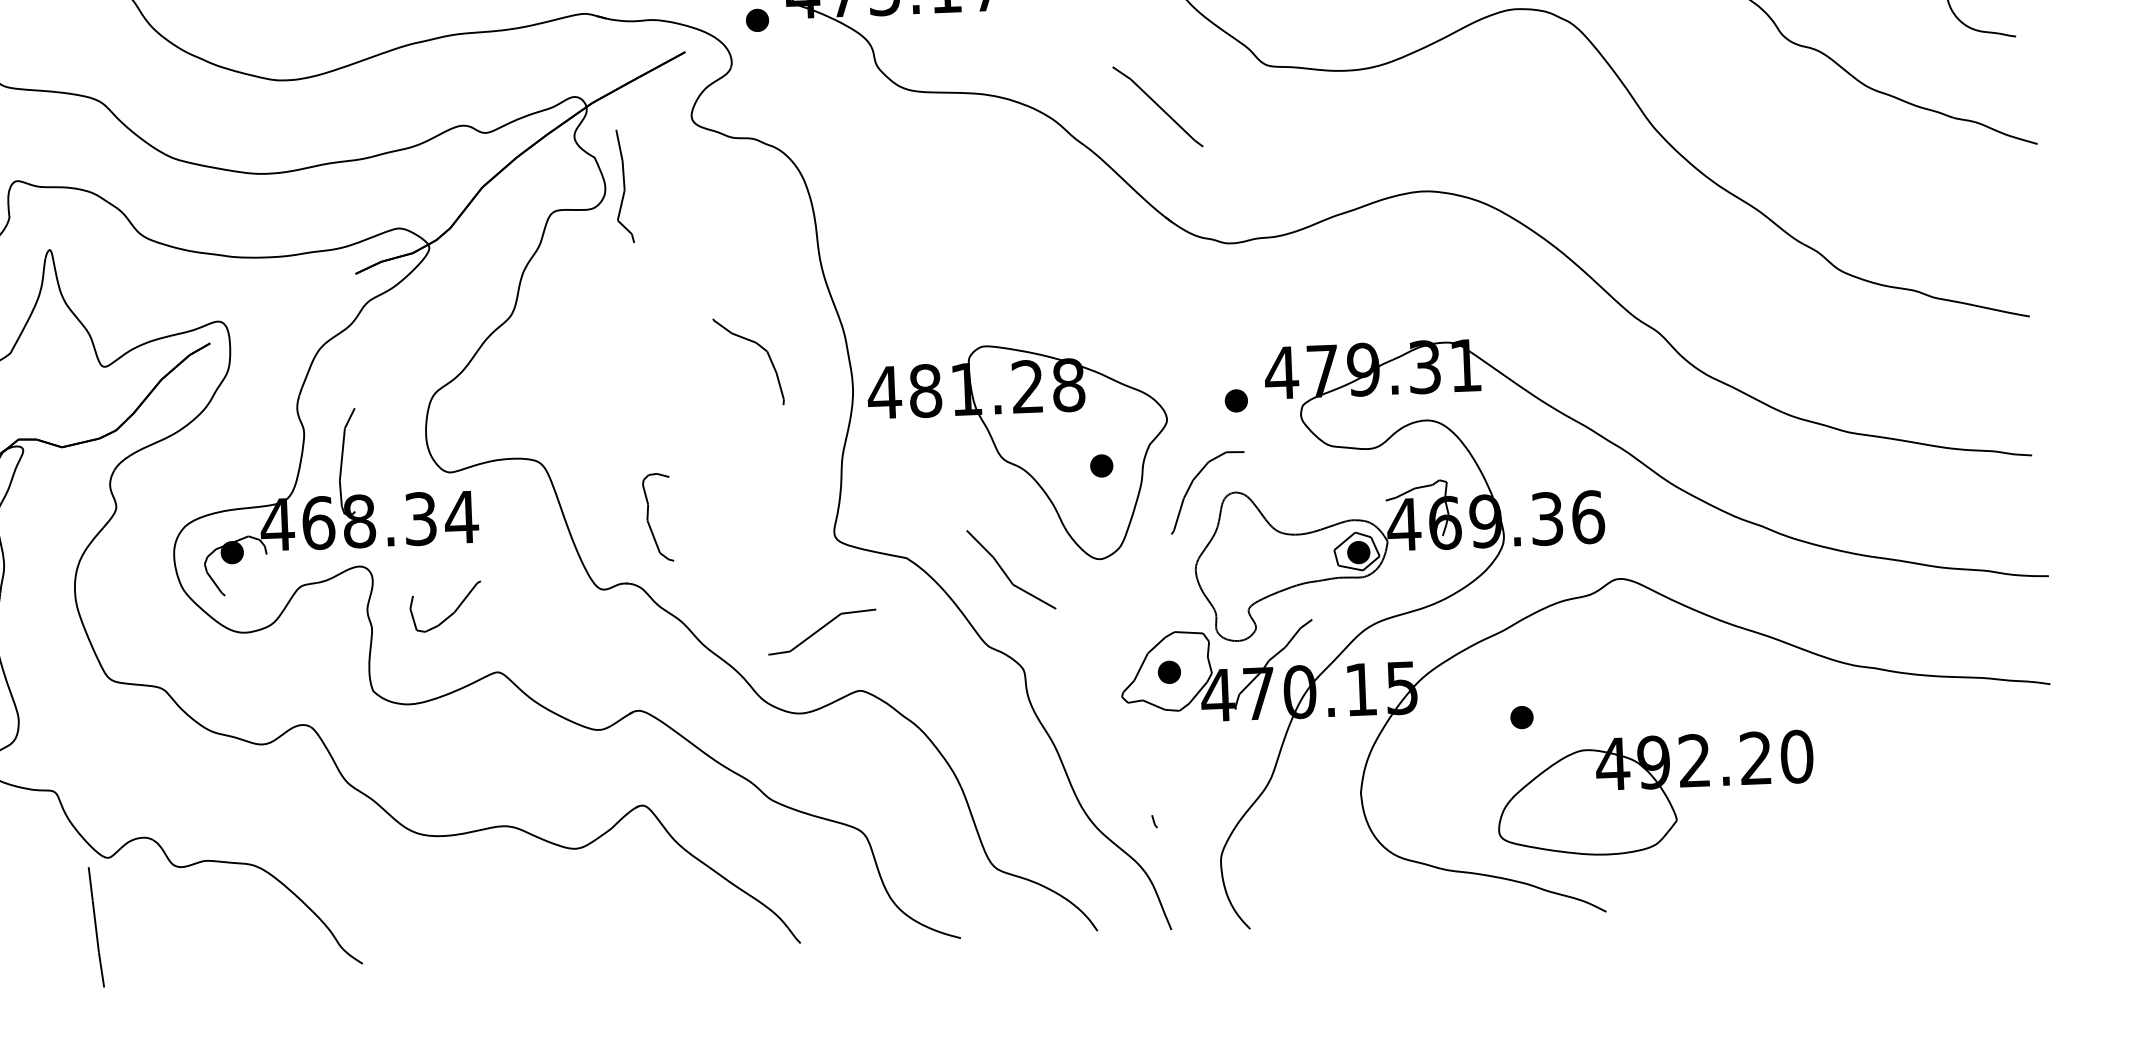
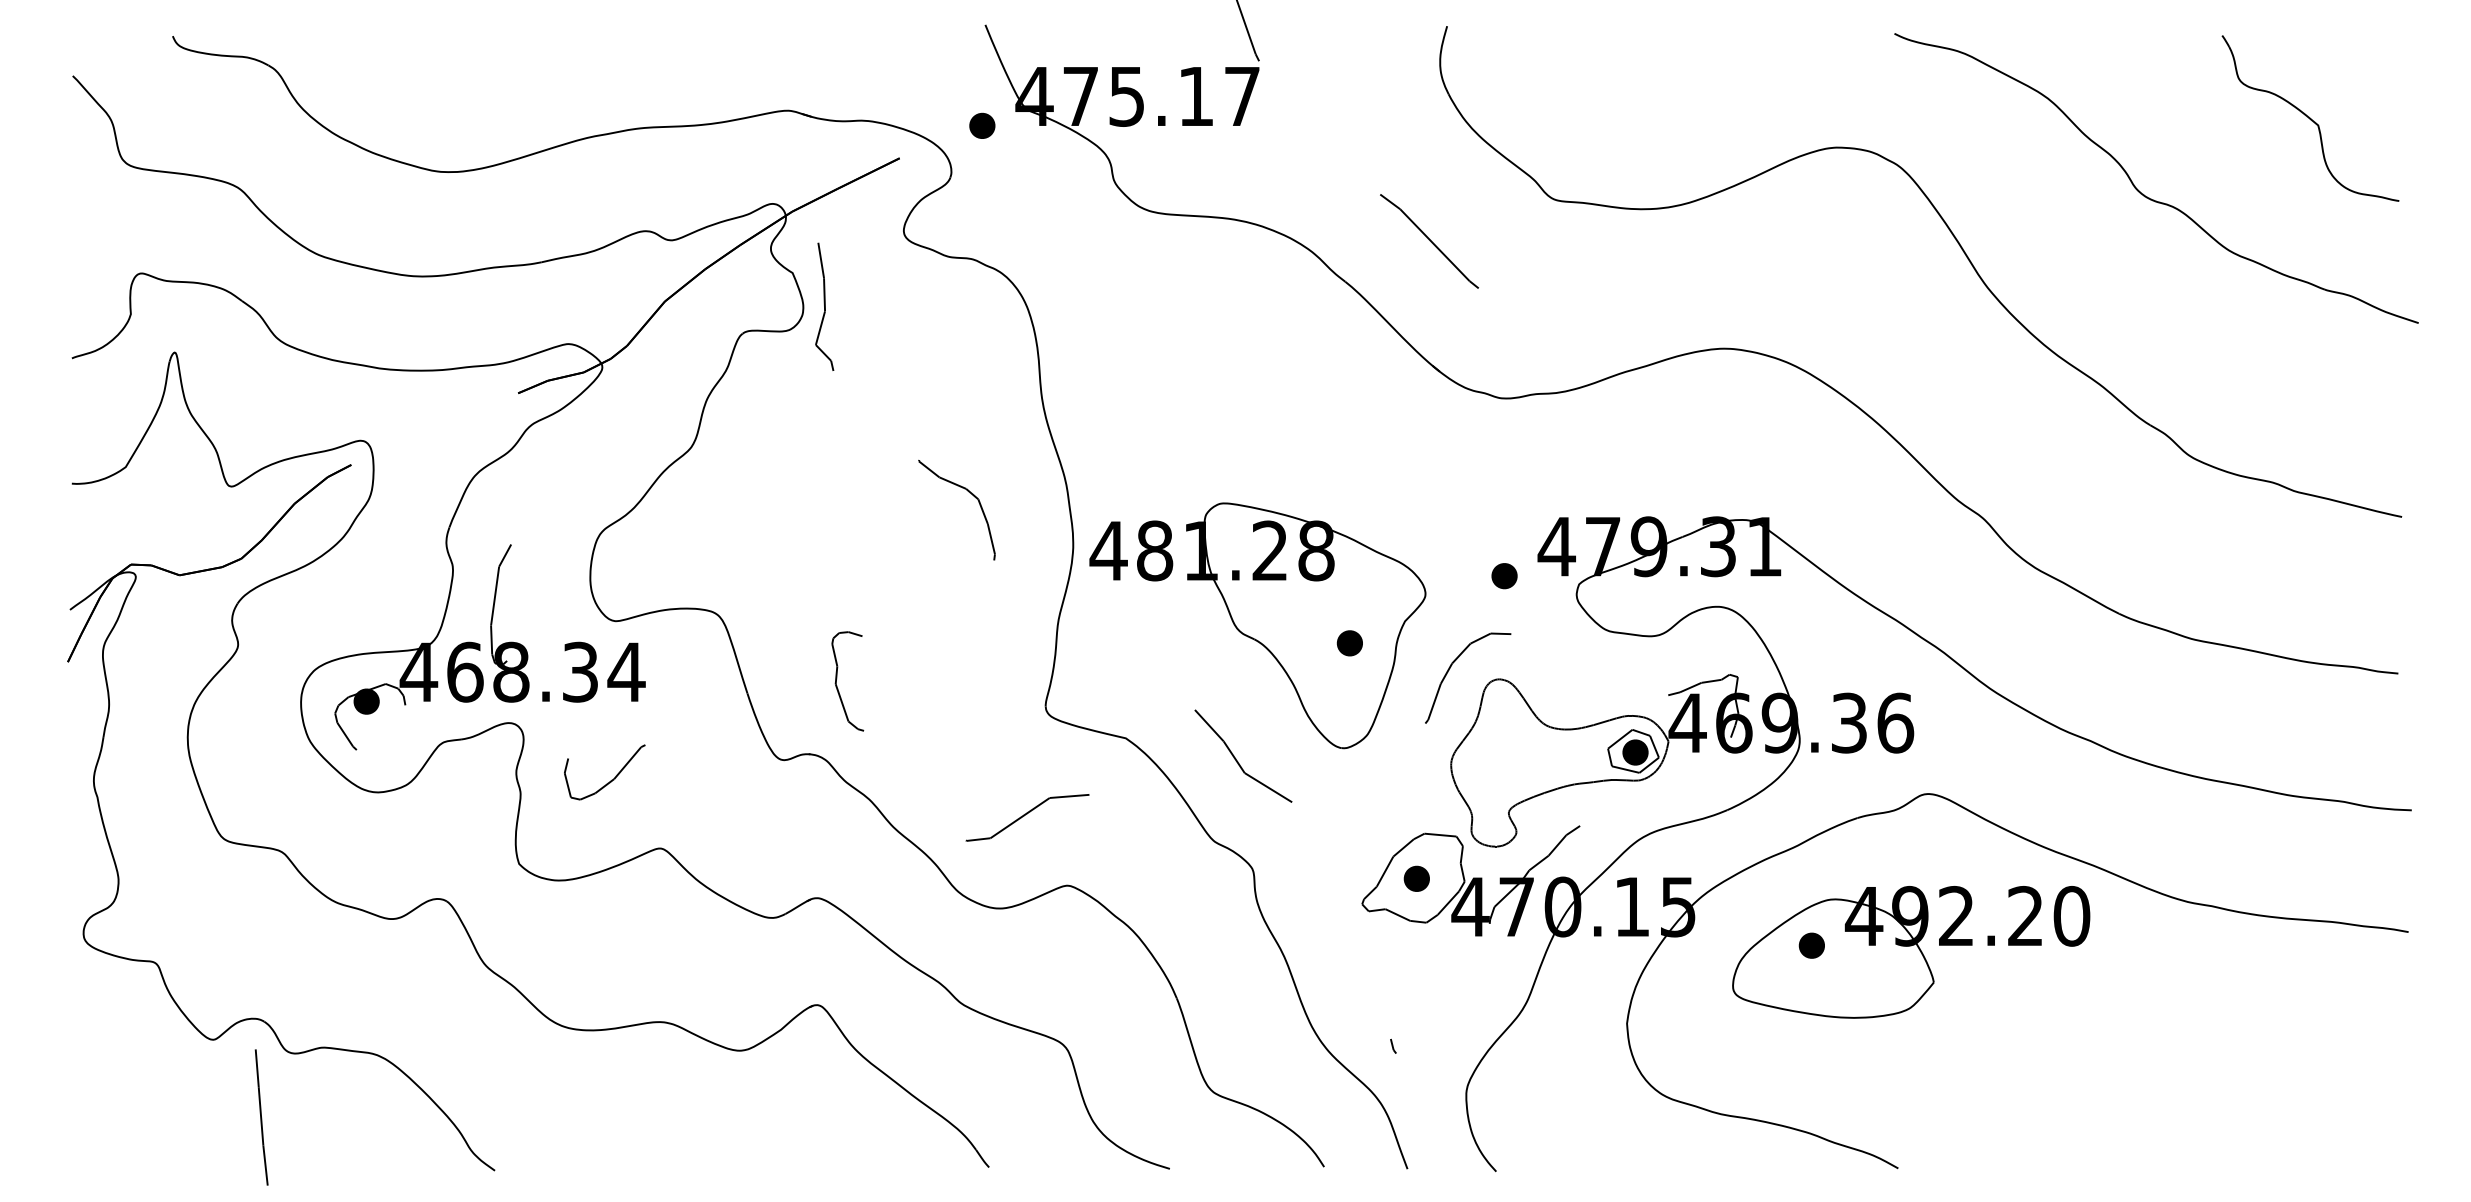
part: (1656, 794) -> (1911, 952), moved
line: (96, 927) -> (261, 1117), moved

